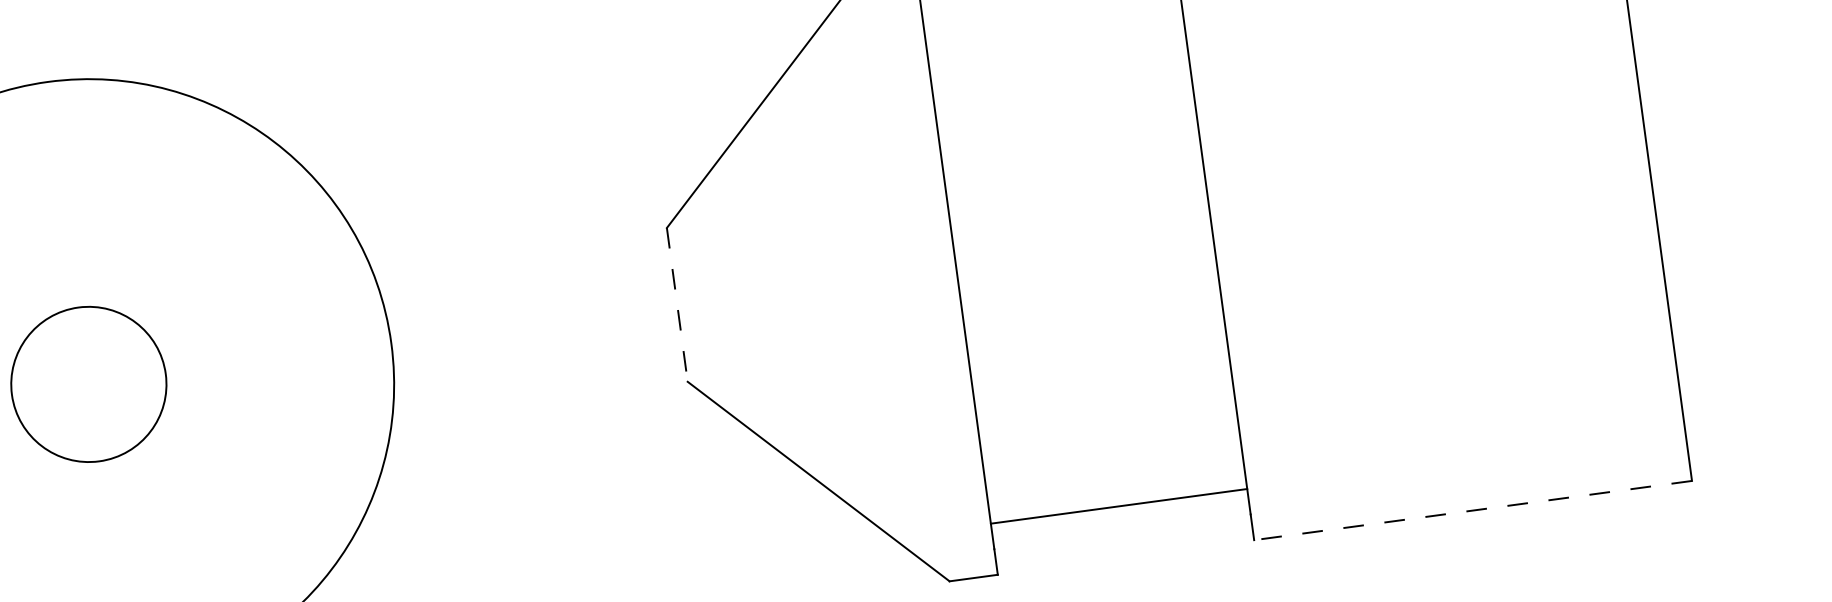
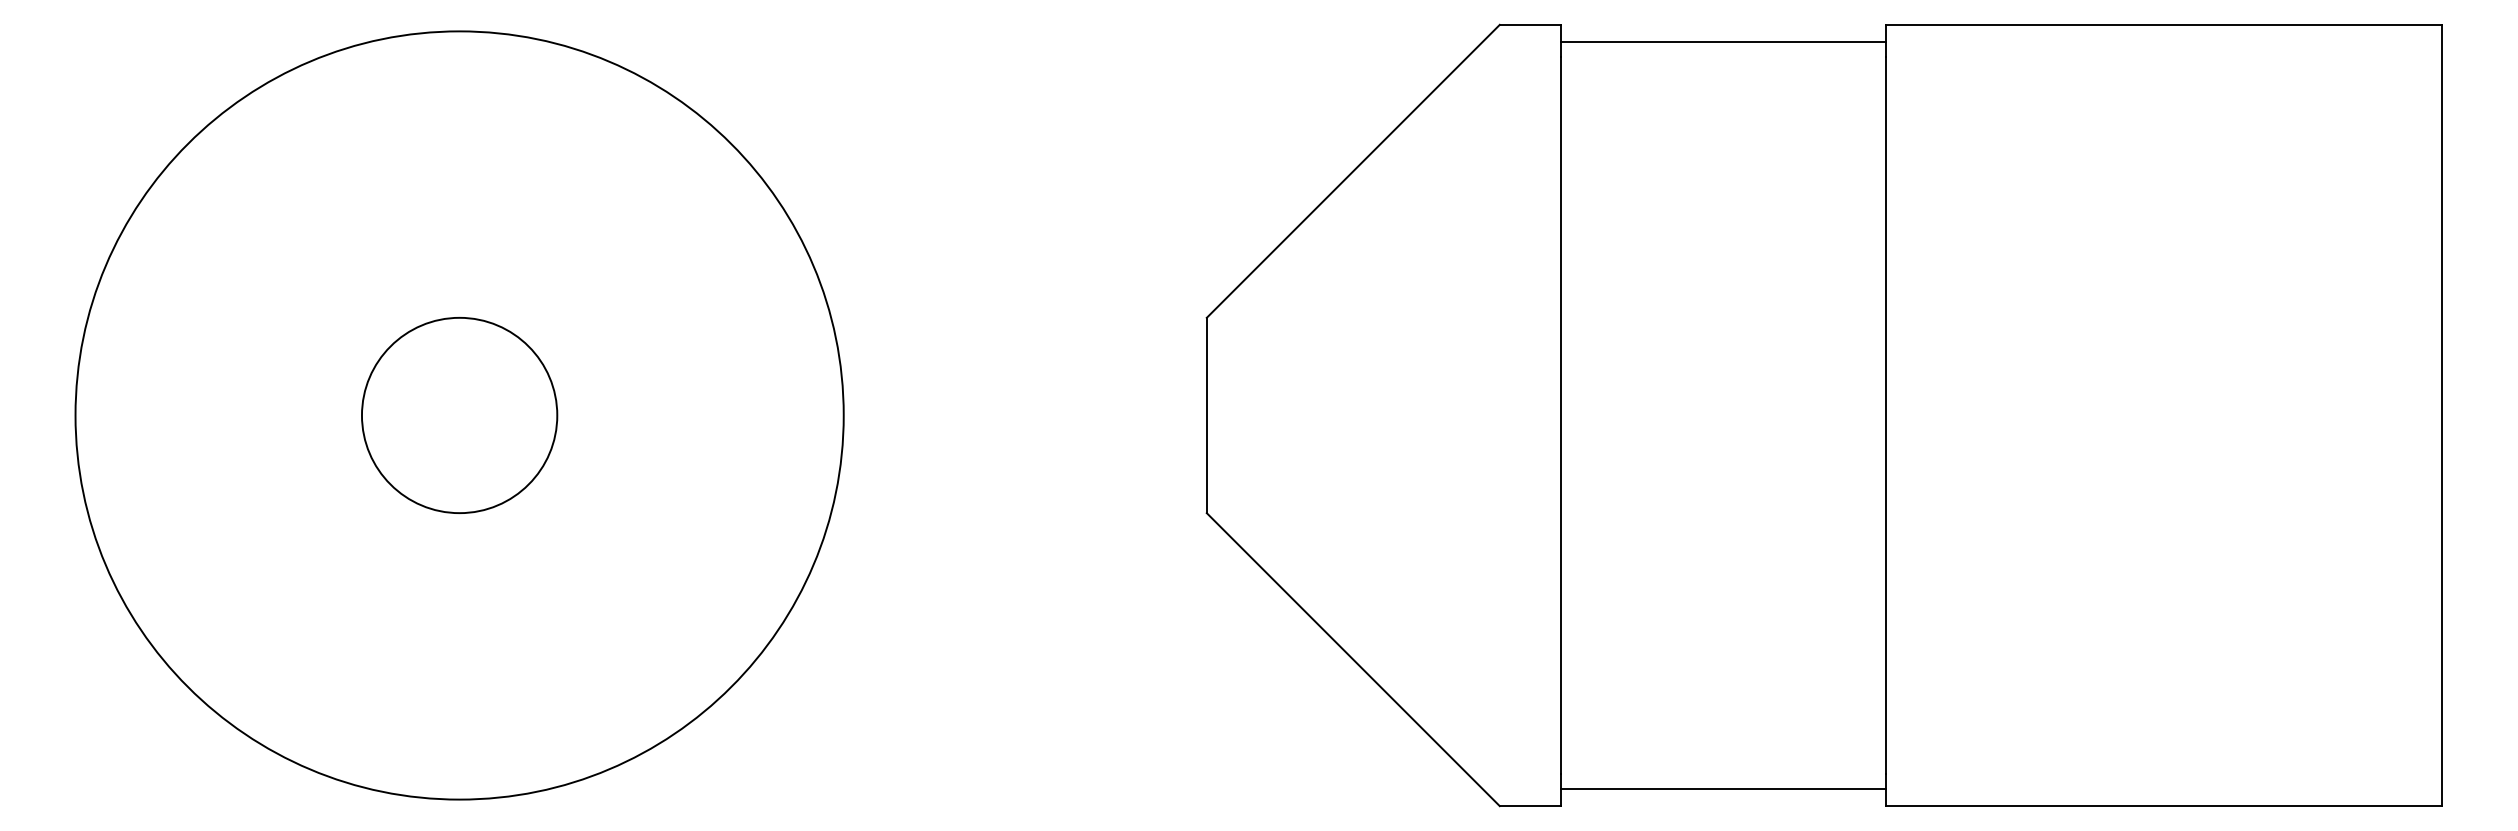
line: (677, 304) -> (1206, 415), dashed -> solid
line: (1118, 506) -> (1723, 789), moved
line: (1473, 510) -> (2164, 806), dashed -> solid

